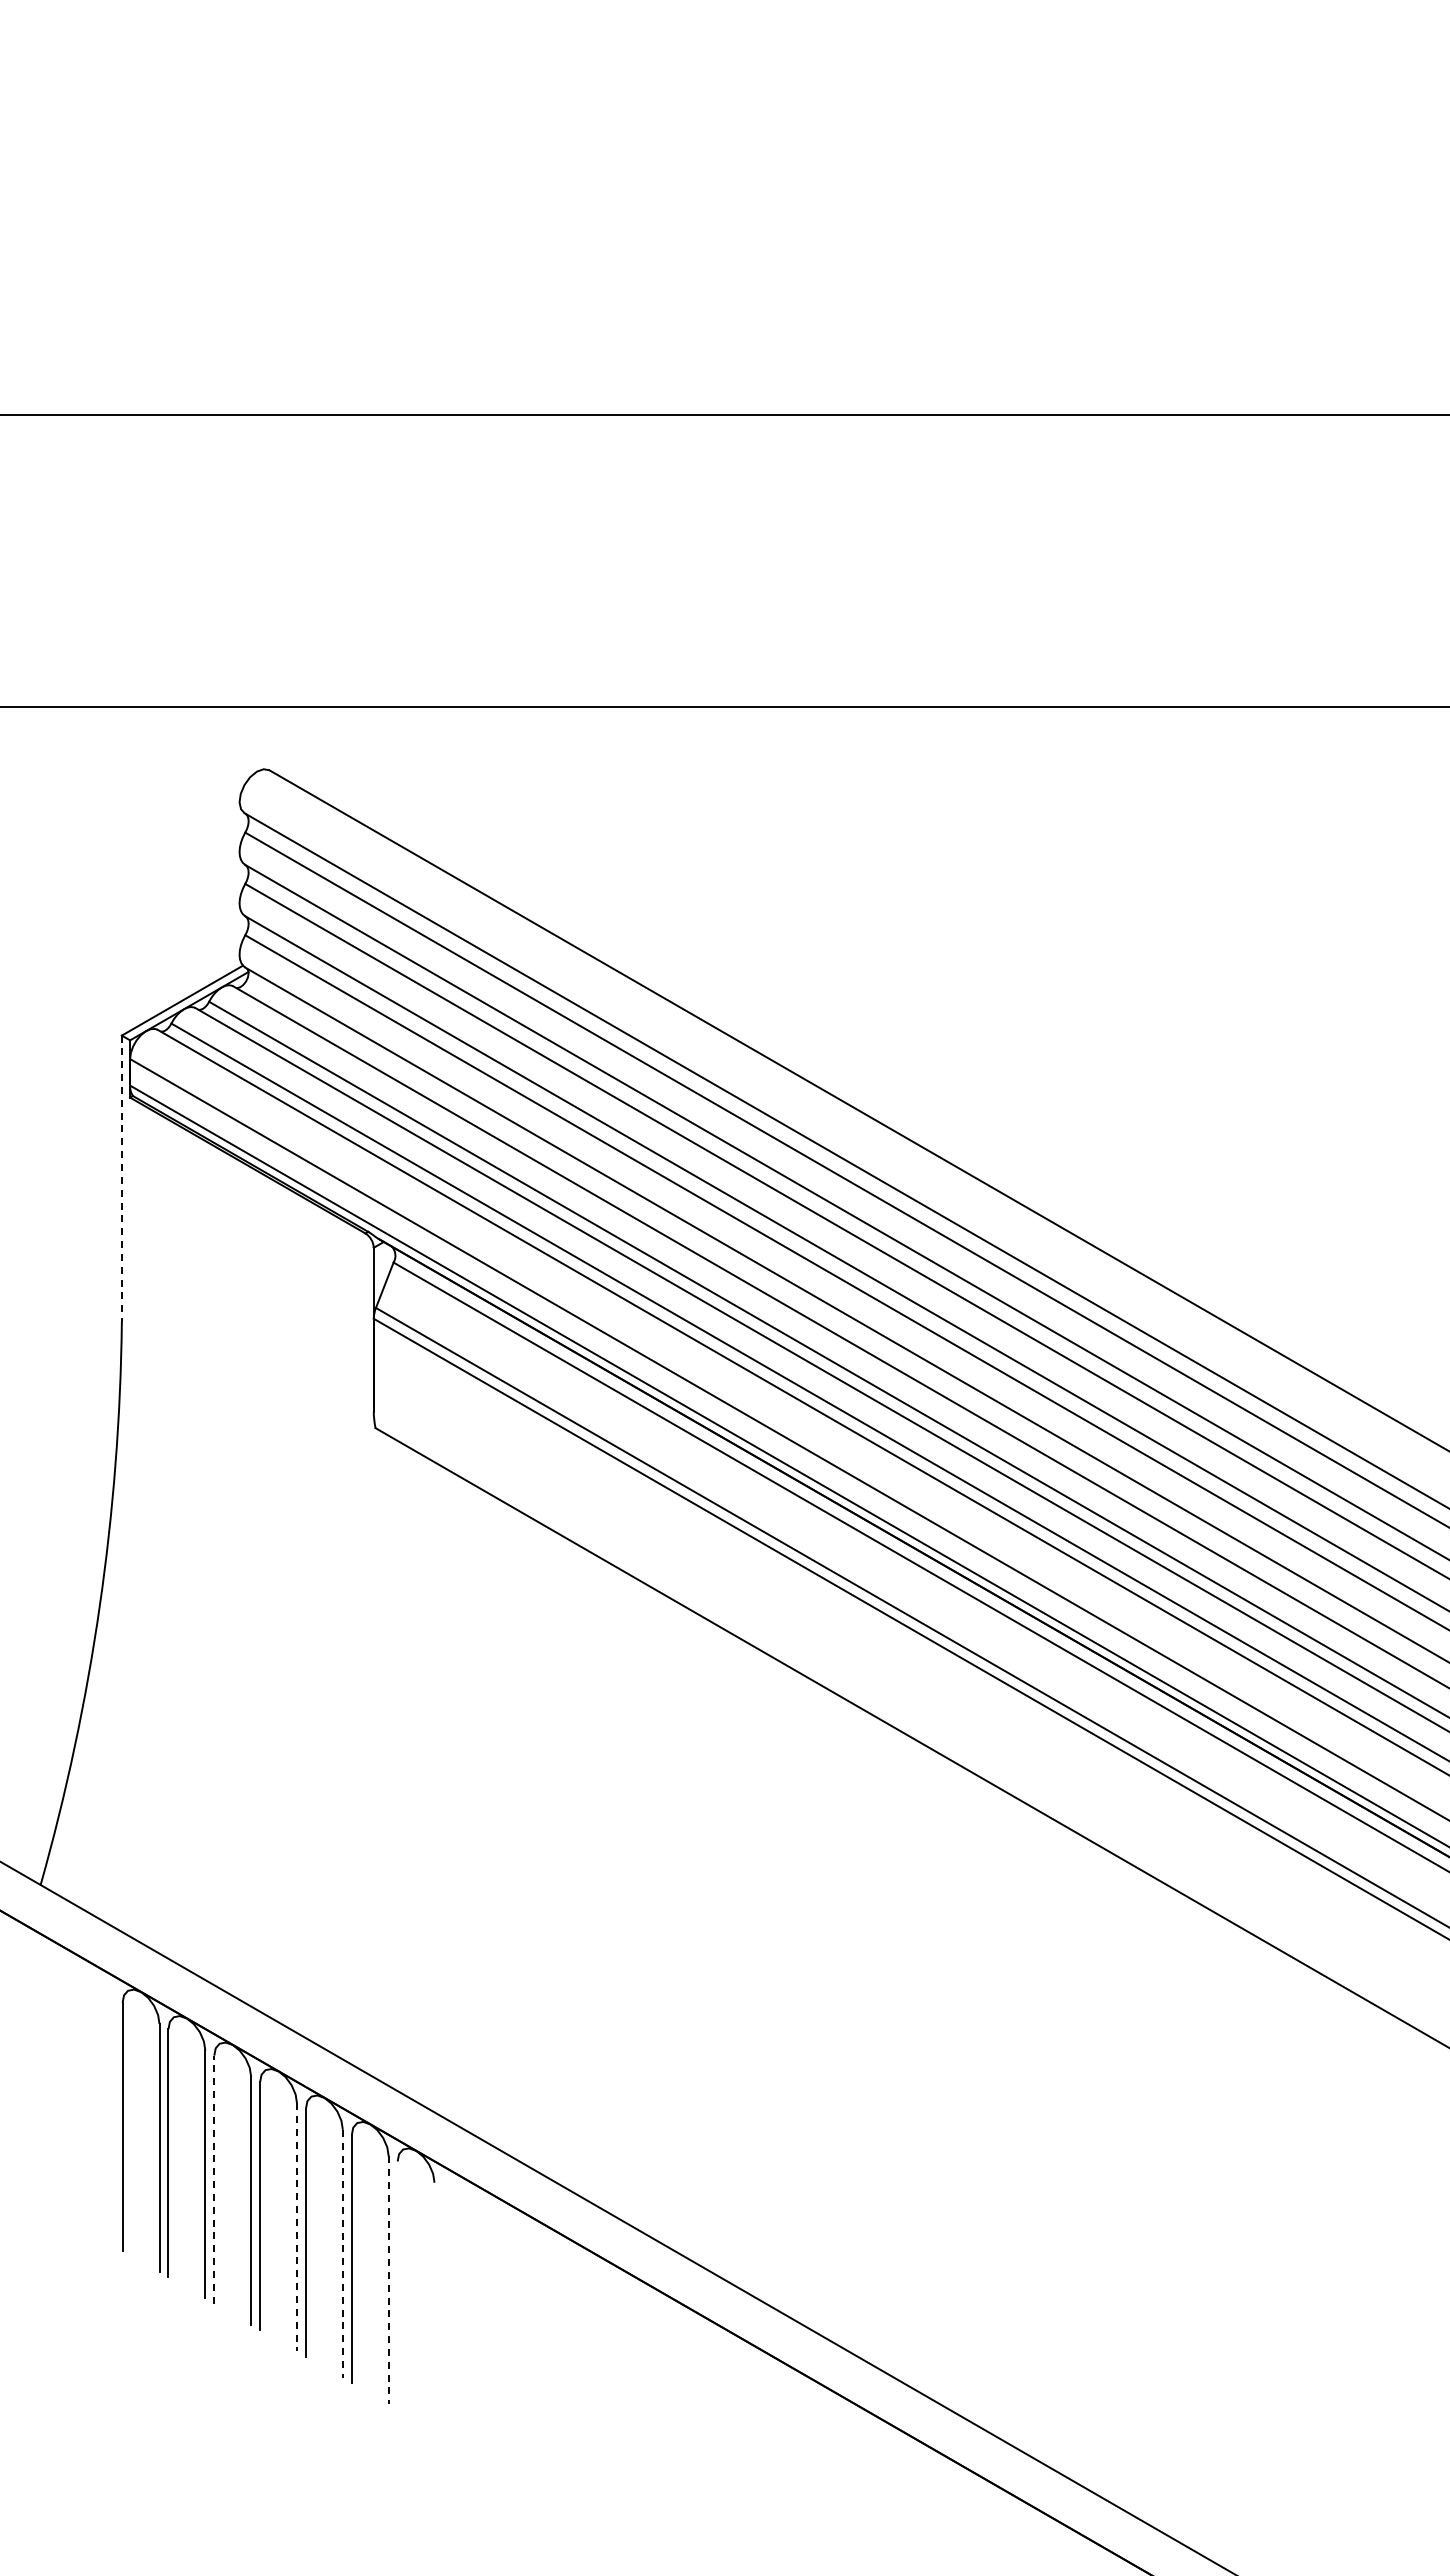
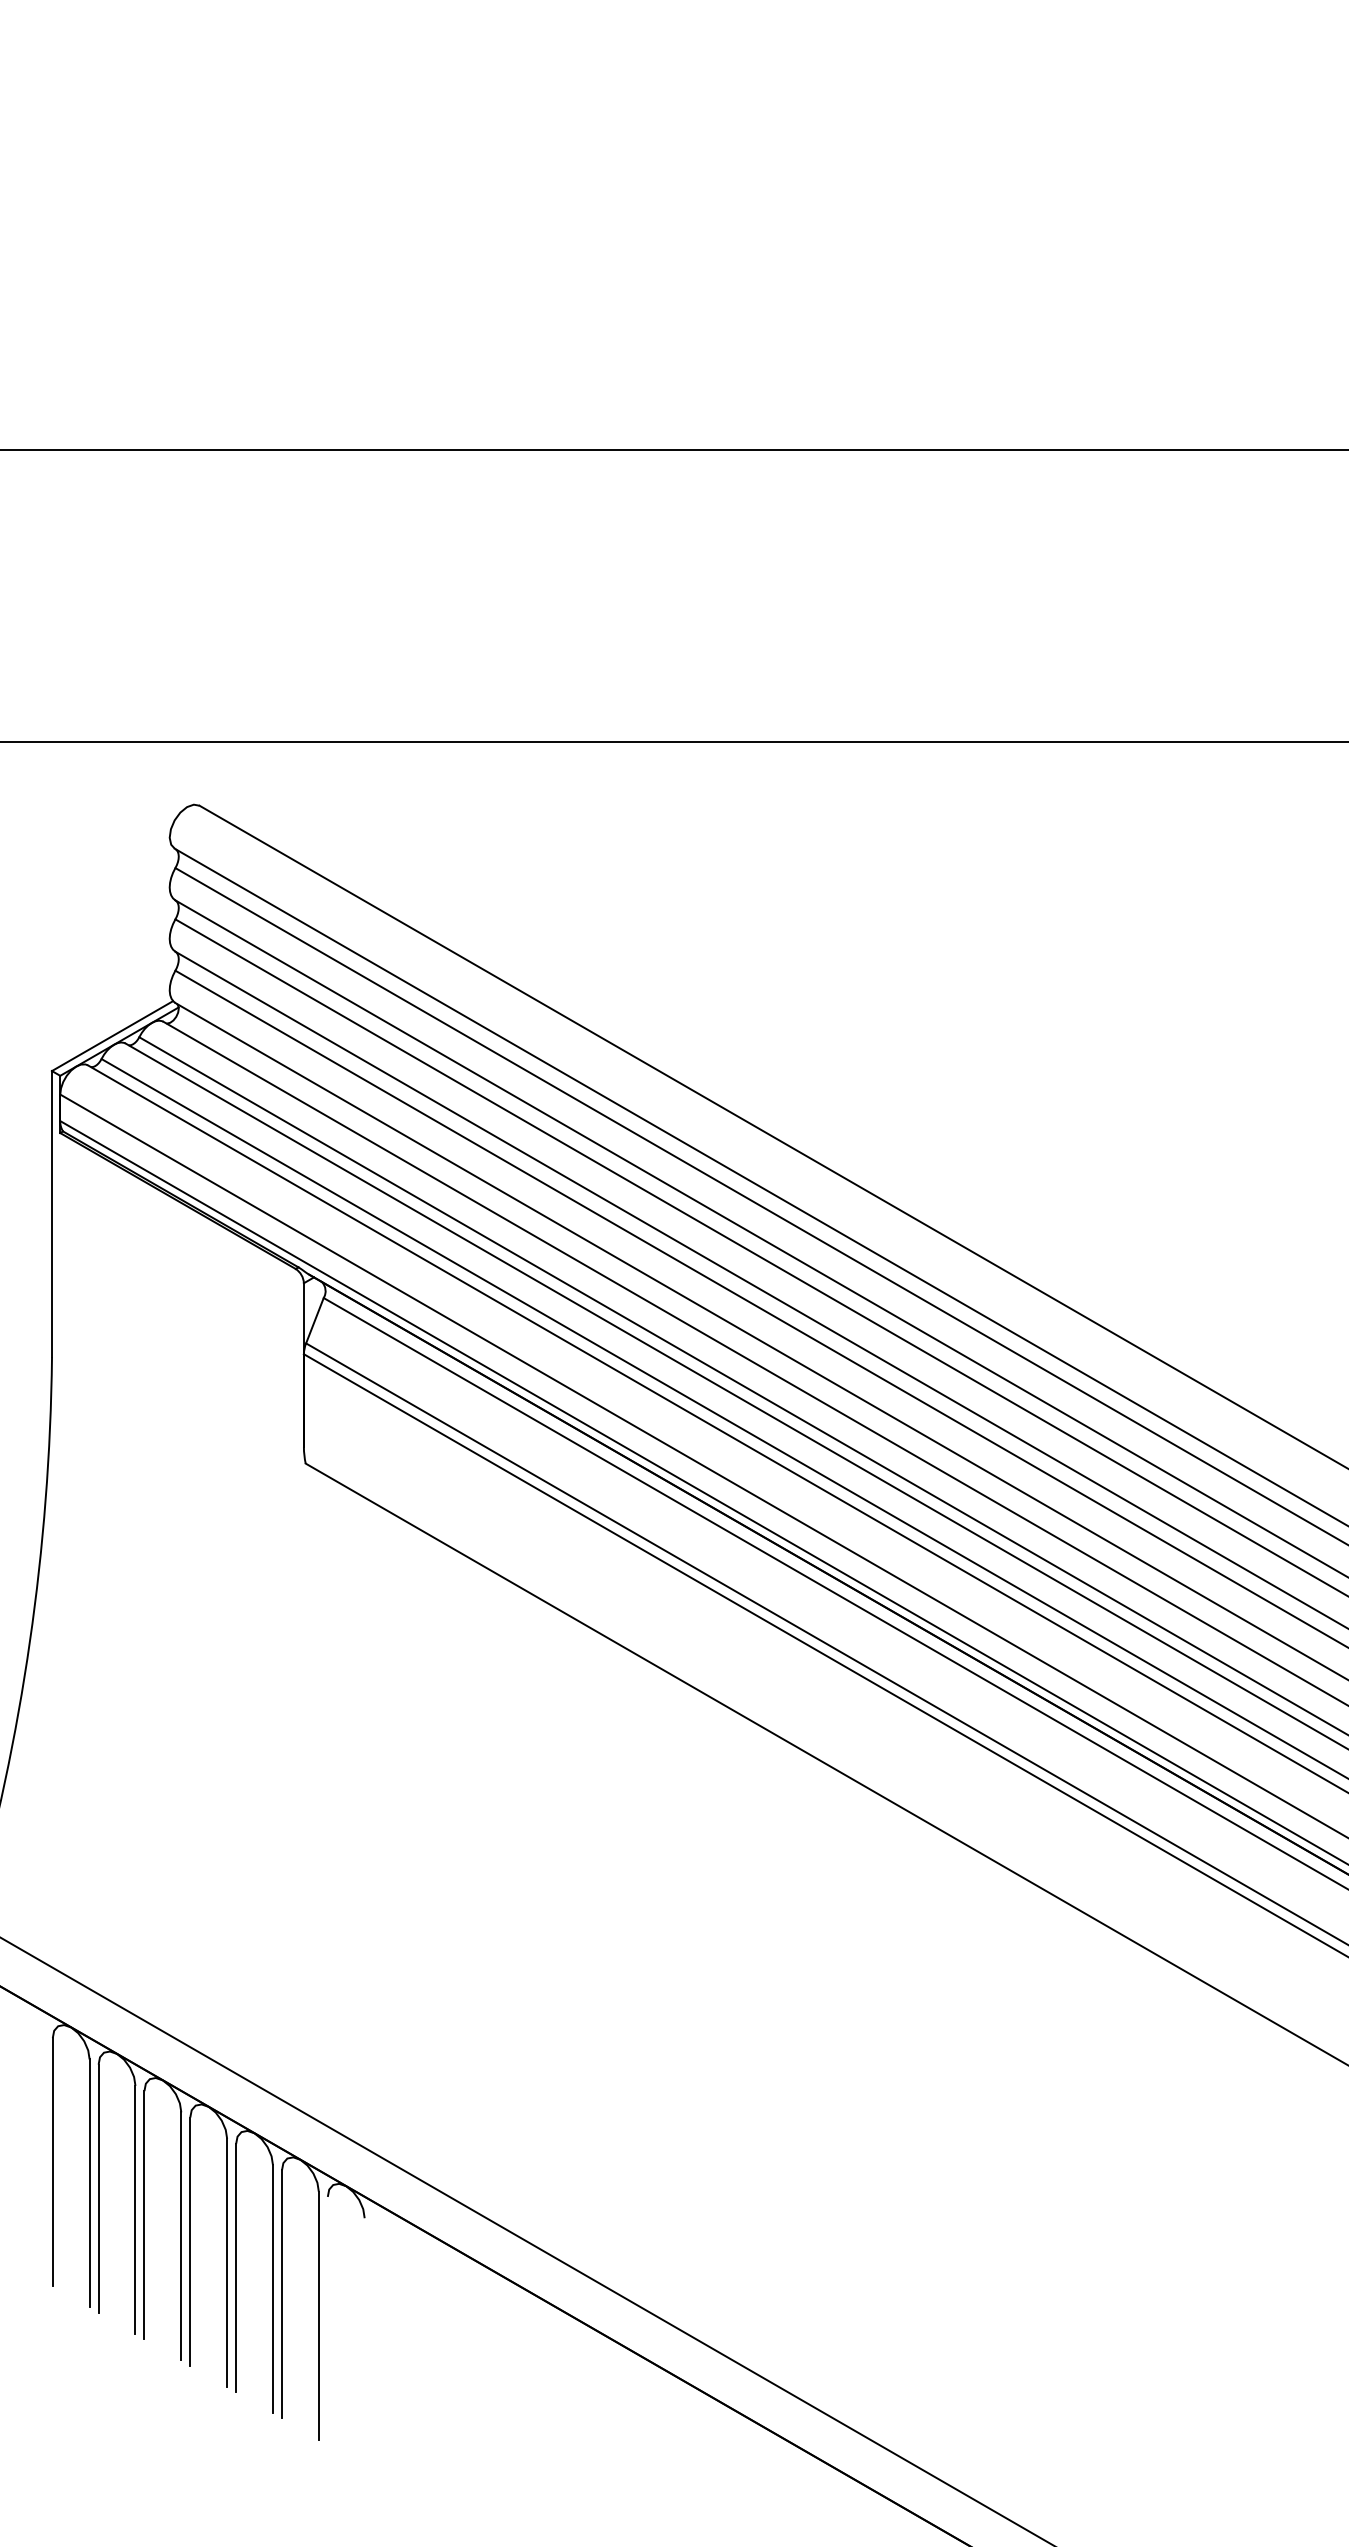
line: (121, 1179) -> (51, 1214), dashed -> solid
line: (214, 2179) -> (144, 2214), dashed -> solid
line: (297, 2227) -> (227, 2262), dashed -> solid
line: (342, 2253) -> (272, 2288), dashed -> solid
line: (388, 2280) -> (318, 2315), dashed -> solid

